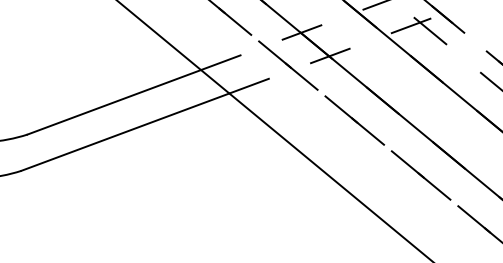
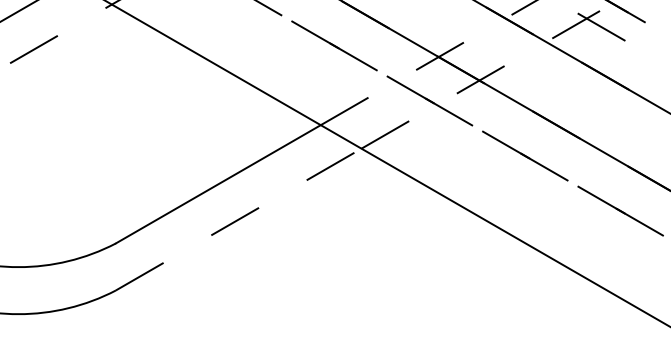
line: (125, 132) -> (238, 219), solid -> dashed

